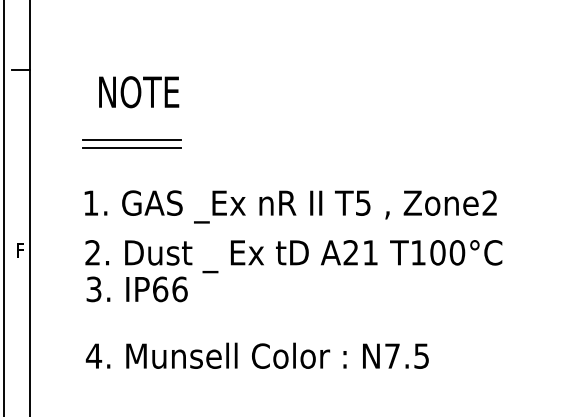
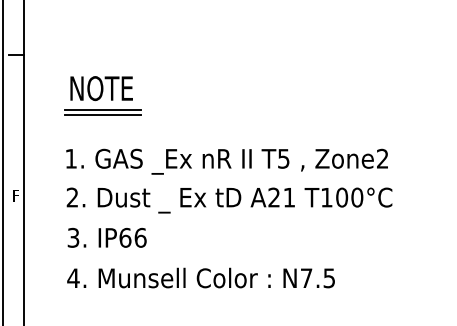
text: (139, 92) -> (101, 88), moved
text: (136, 289) -> (106, 237), moved

